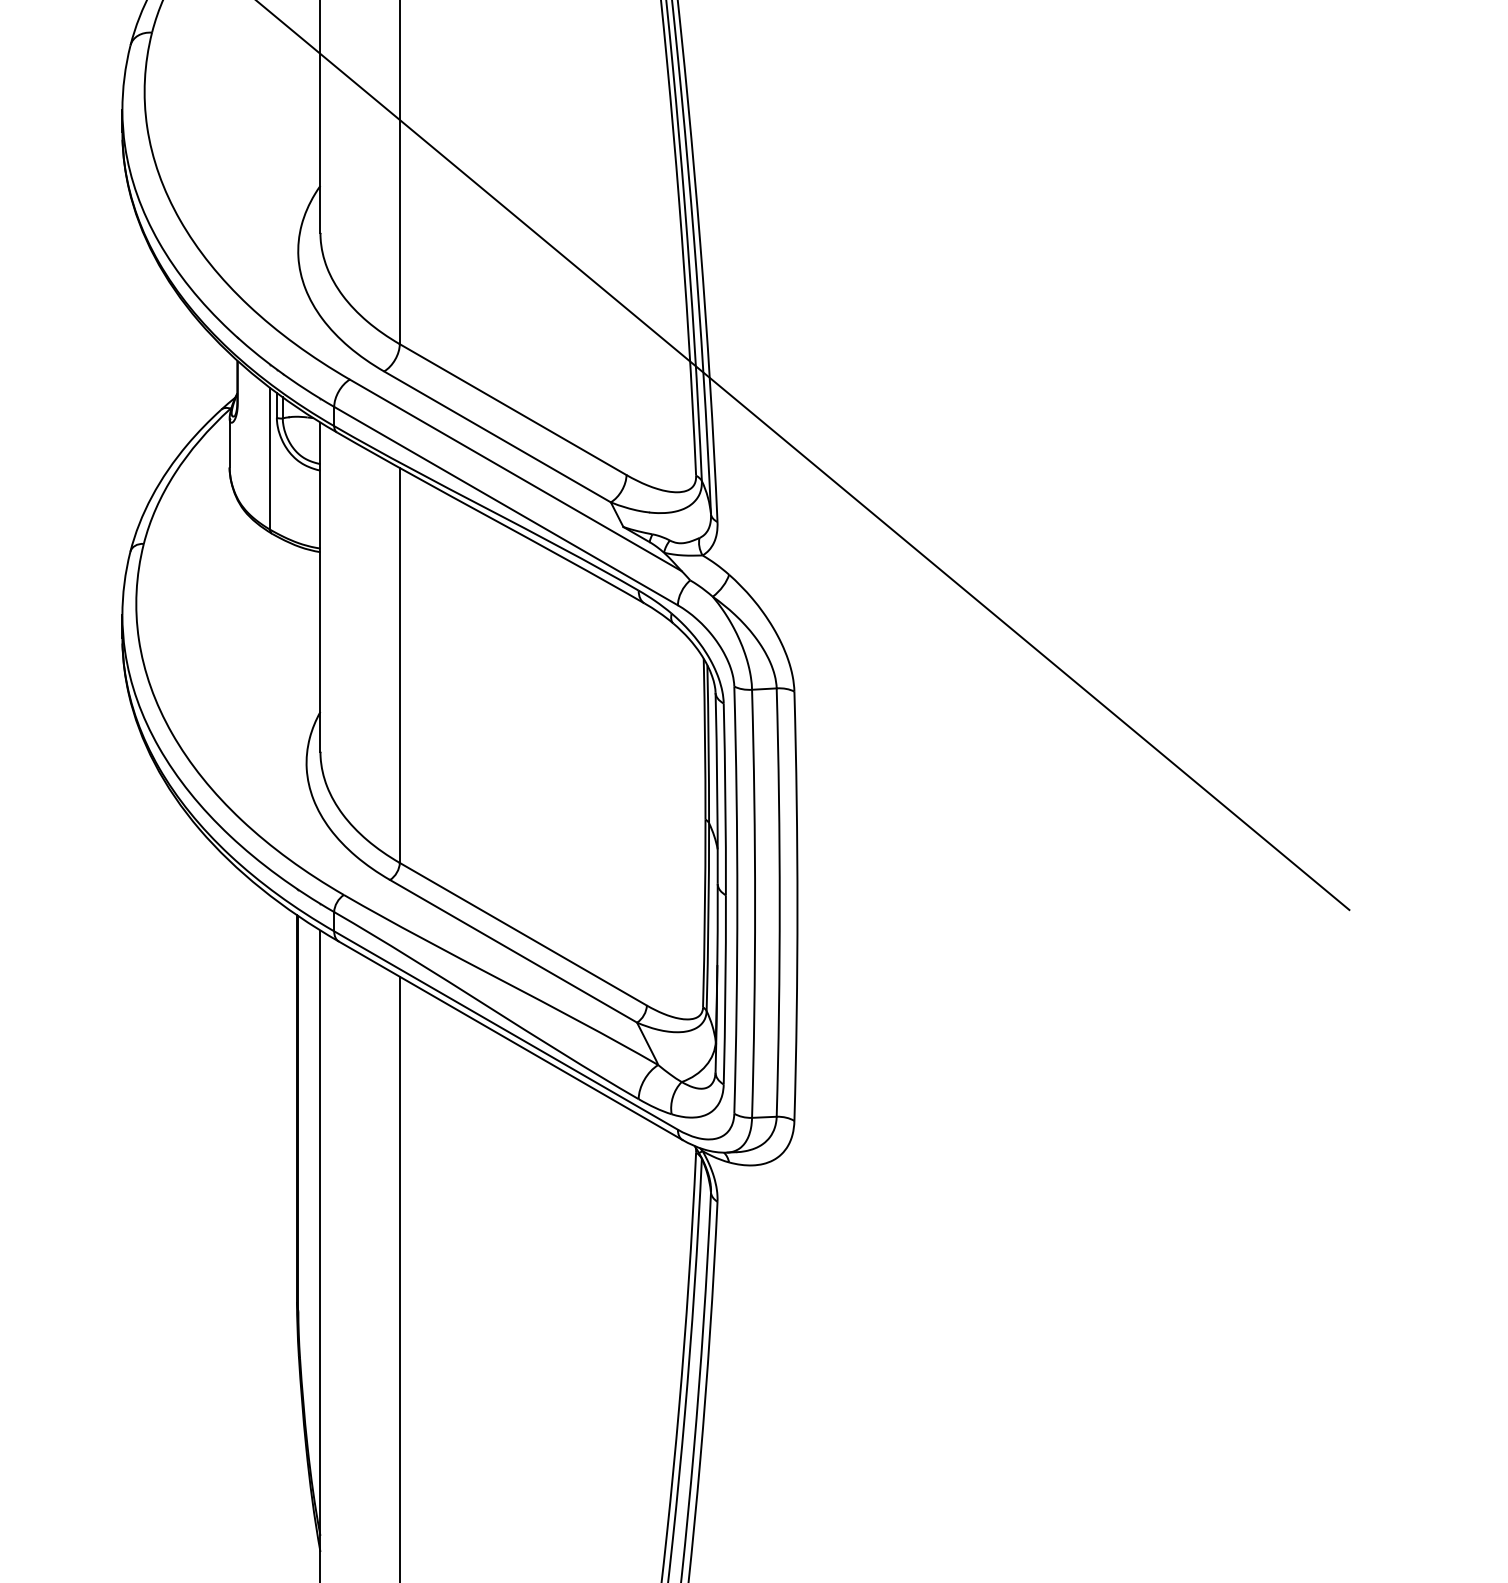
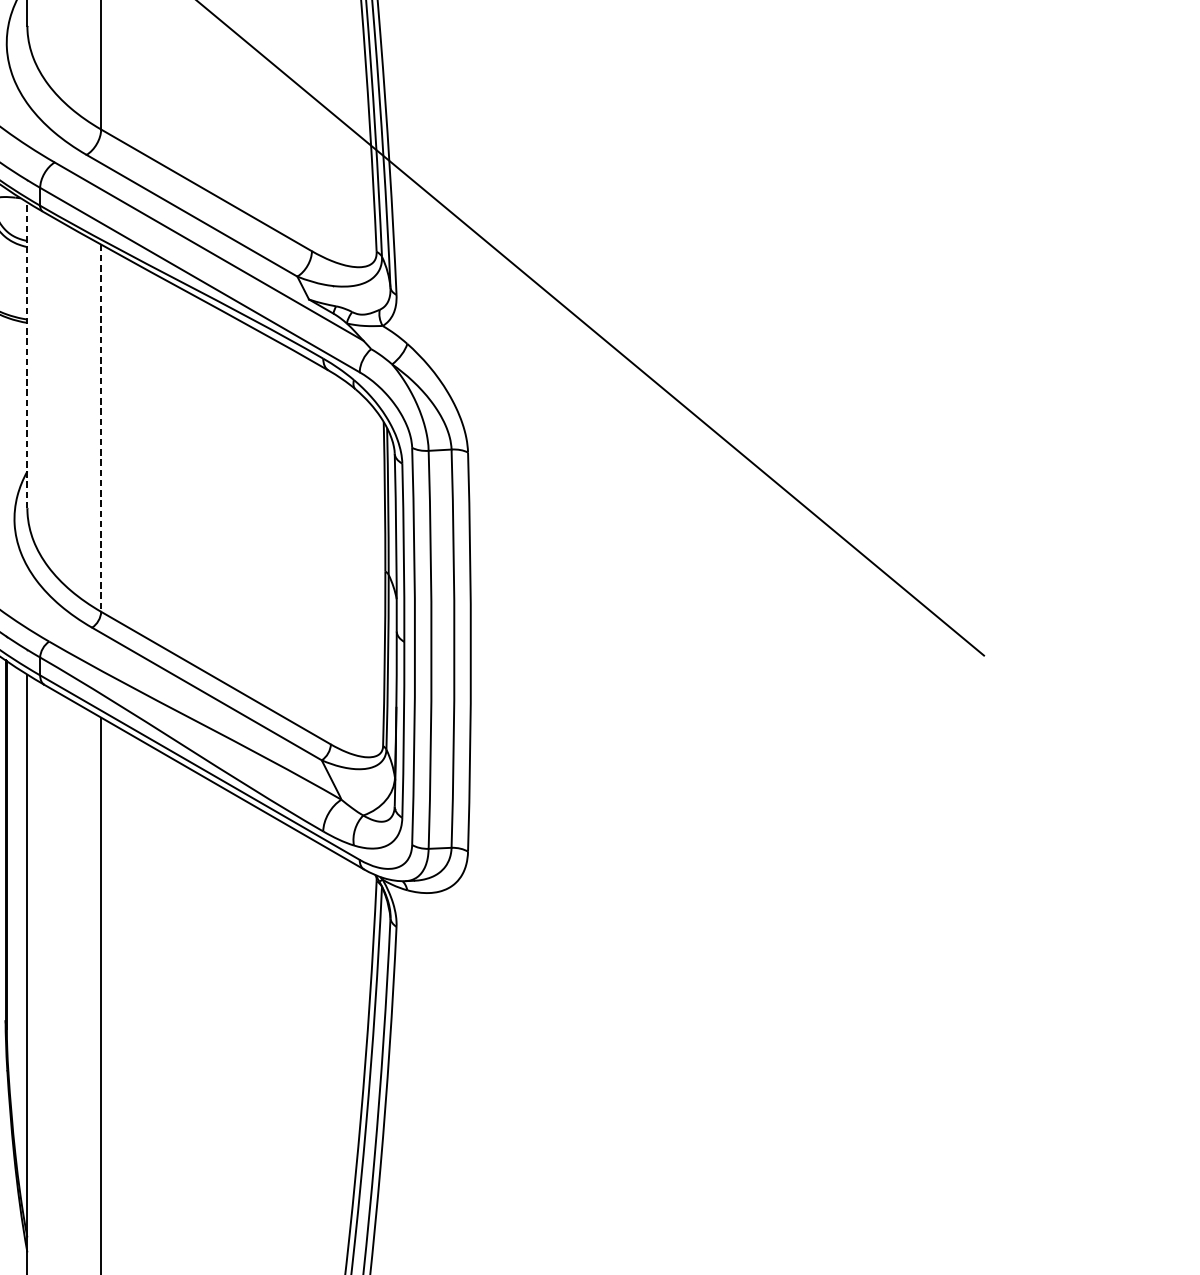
line: (320, 587) -> (27, 355), solid -> dashed
line: (399, 665) -> (100, 428), solid -> dashed

